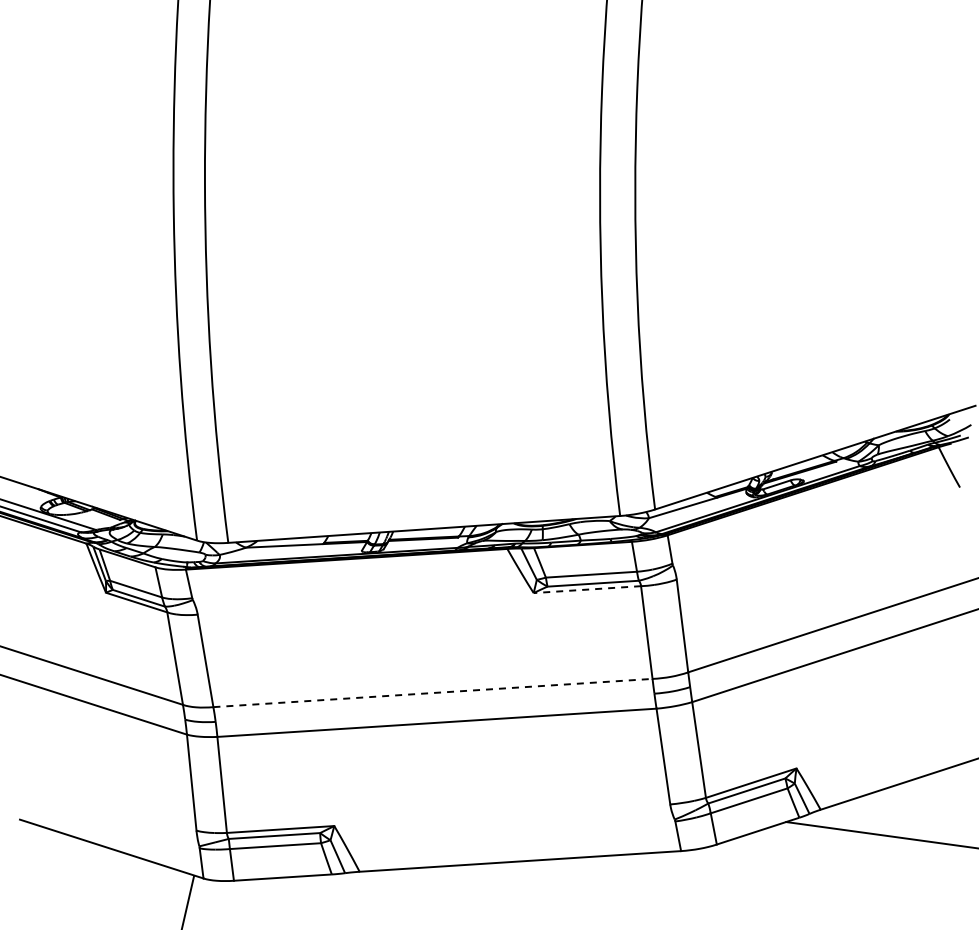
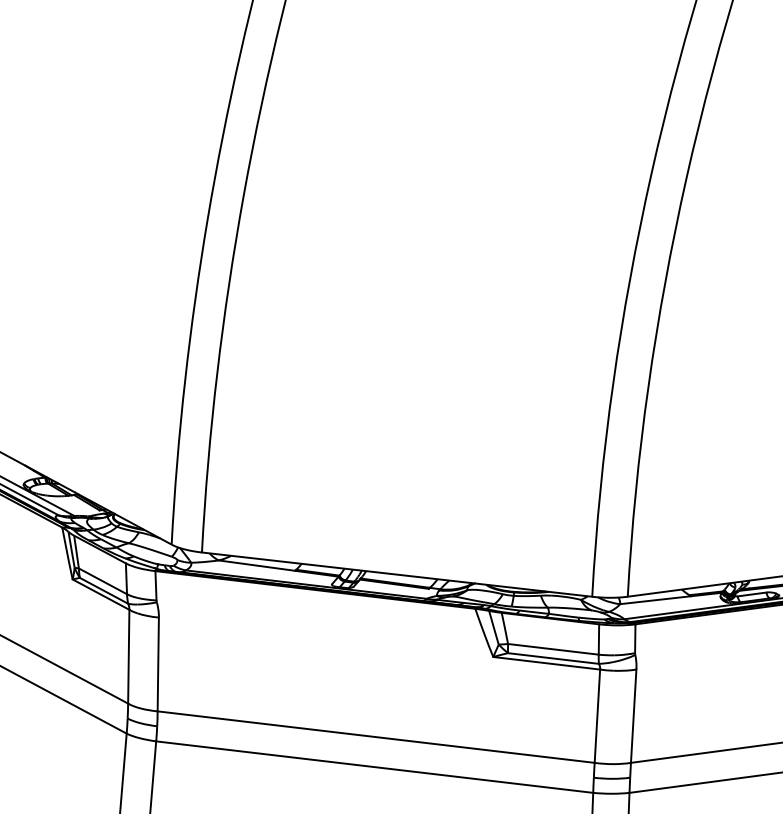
line: (587, 589) -> (546, 663), dashed -> solid
line: (433, 693) -> (376, 737), dashed -> solid

